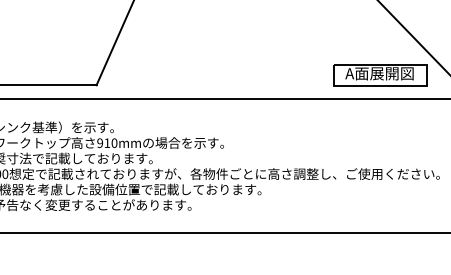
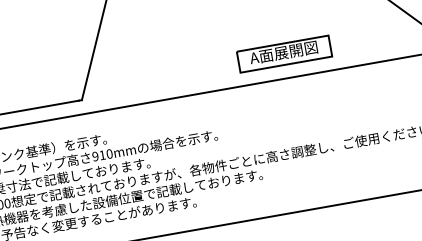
part: (380, 75) -> (284, 54), moved

